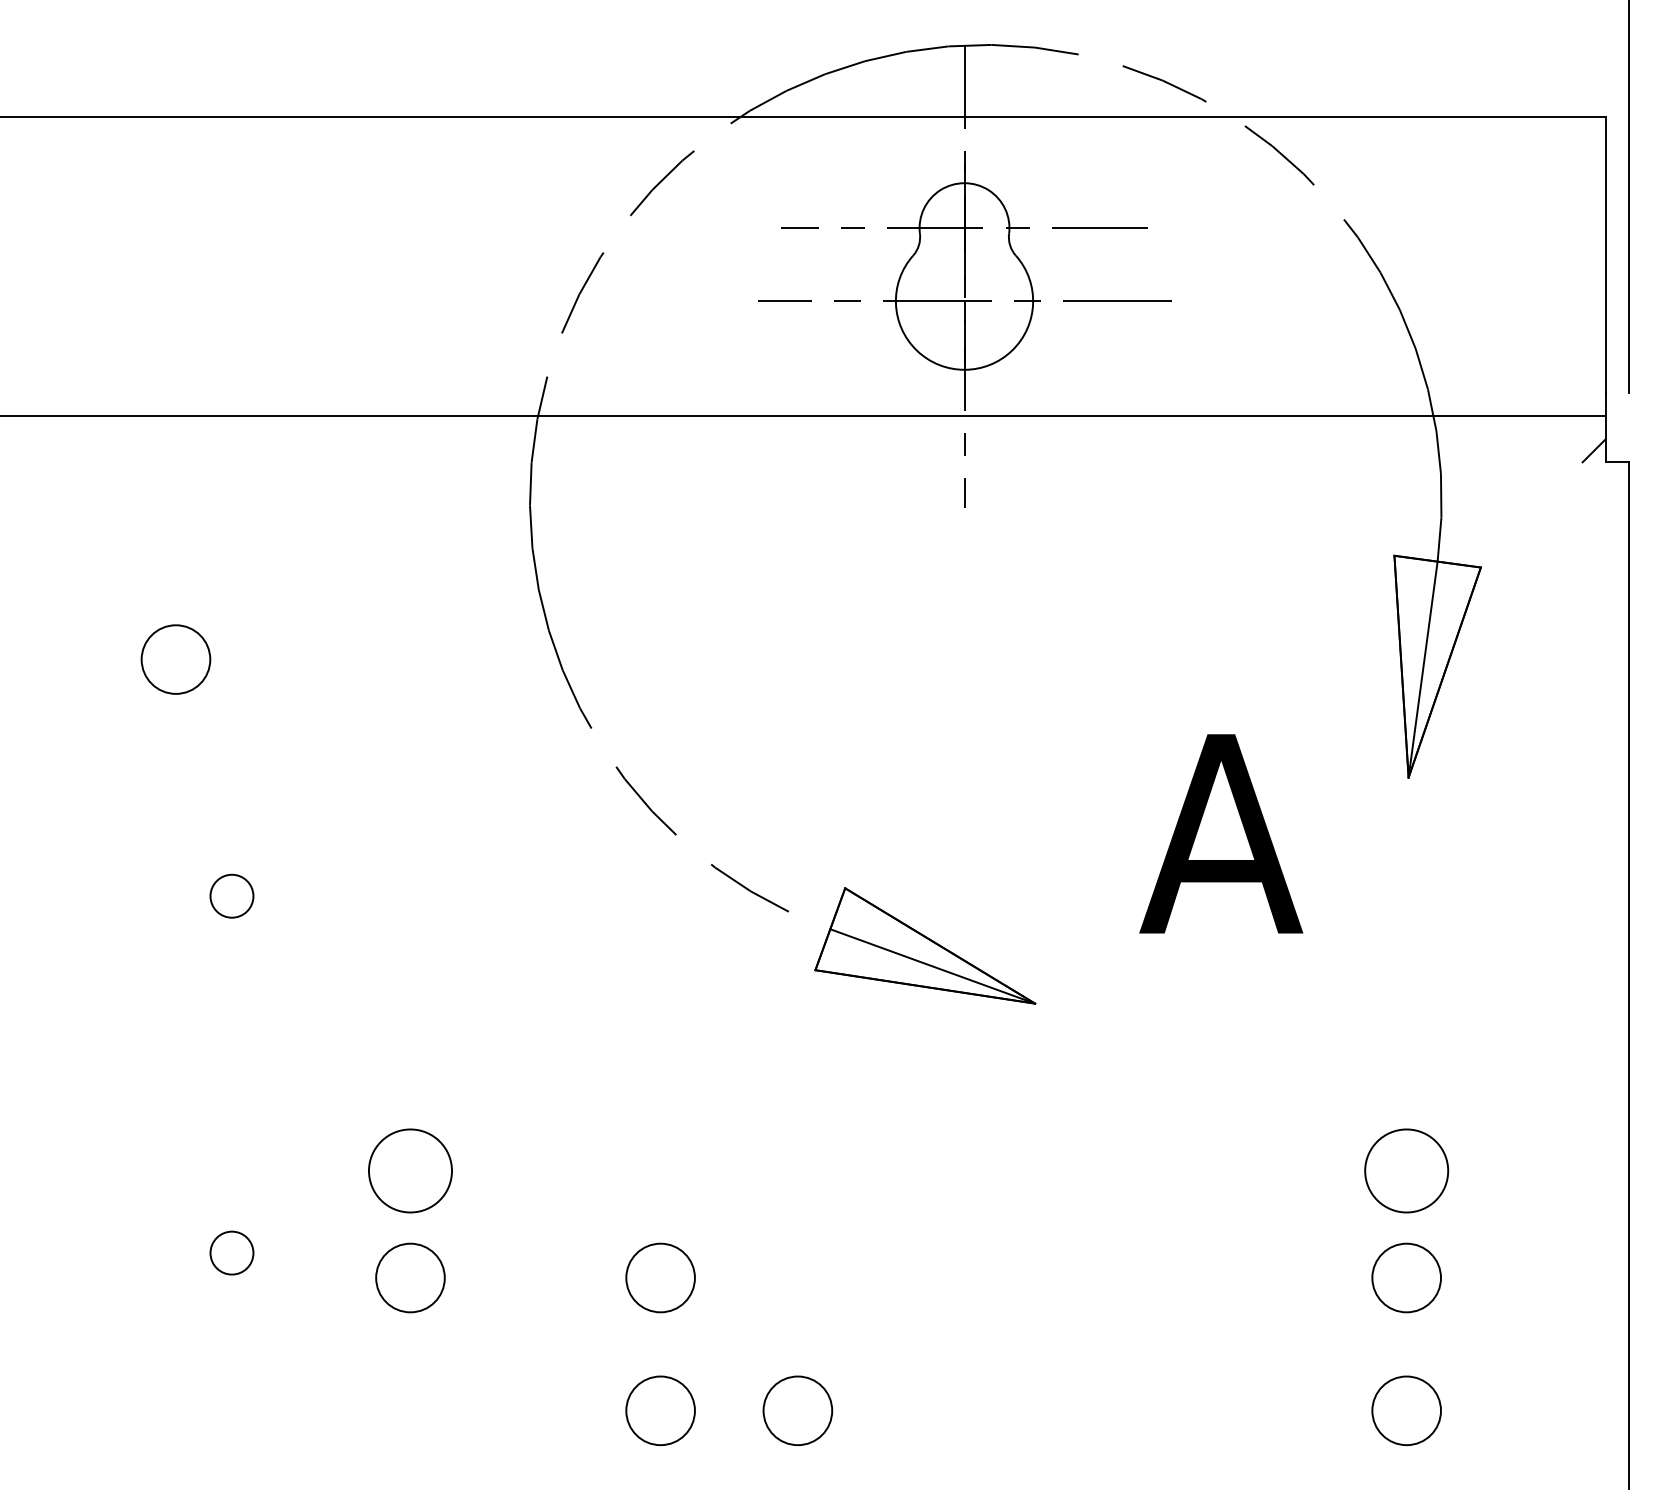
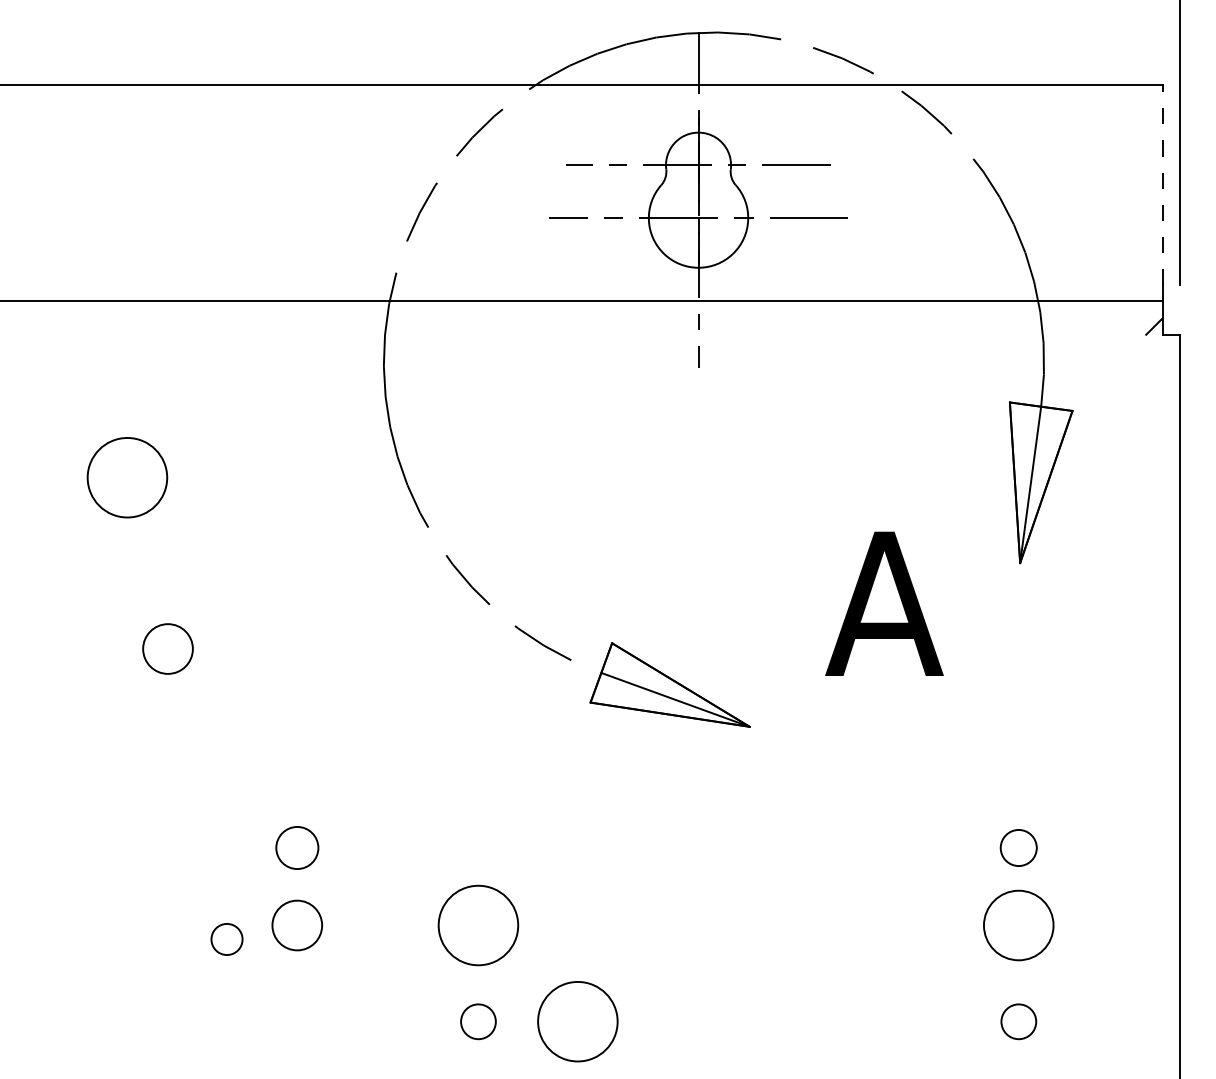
line: (1605, 254) -> (1162, 184), solid -> dashed
circle: (176, 659) -> (127, 477), size x1.6
circle: (231, 895) -> (167, 648), size x1.6
circle: (410, 1170) -> (297, 847), size x0.7
circle: (1406, 1170) -> (1018, 847), size x0.6
circle: (231, 1253) -> (226, 939), moved
circle: (660, 1277) -> (478, 925), size x1.6
circle: (1406, 1277) -> (1018, 925), size x1.4
circle: (660, 1410) -> (478, 1021), size x0.7
circle: (797, 1410) -> (577, 1021), size x1.6
circle: (1406, 1410) -> (1018, 1021), size x0.7

